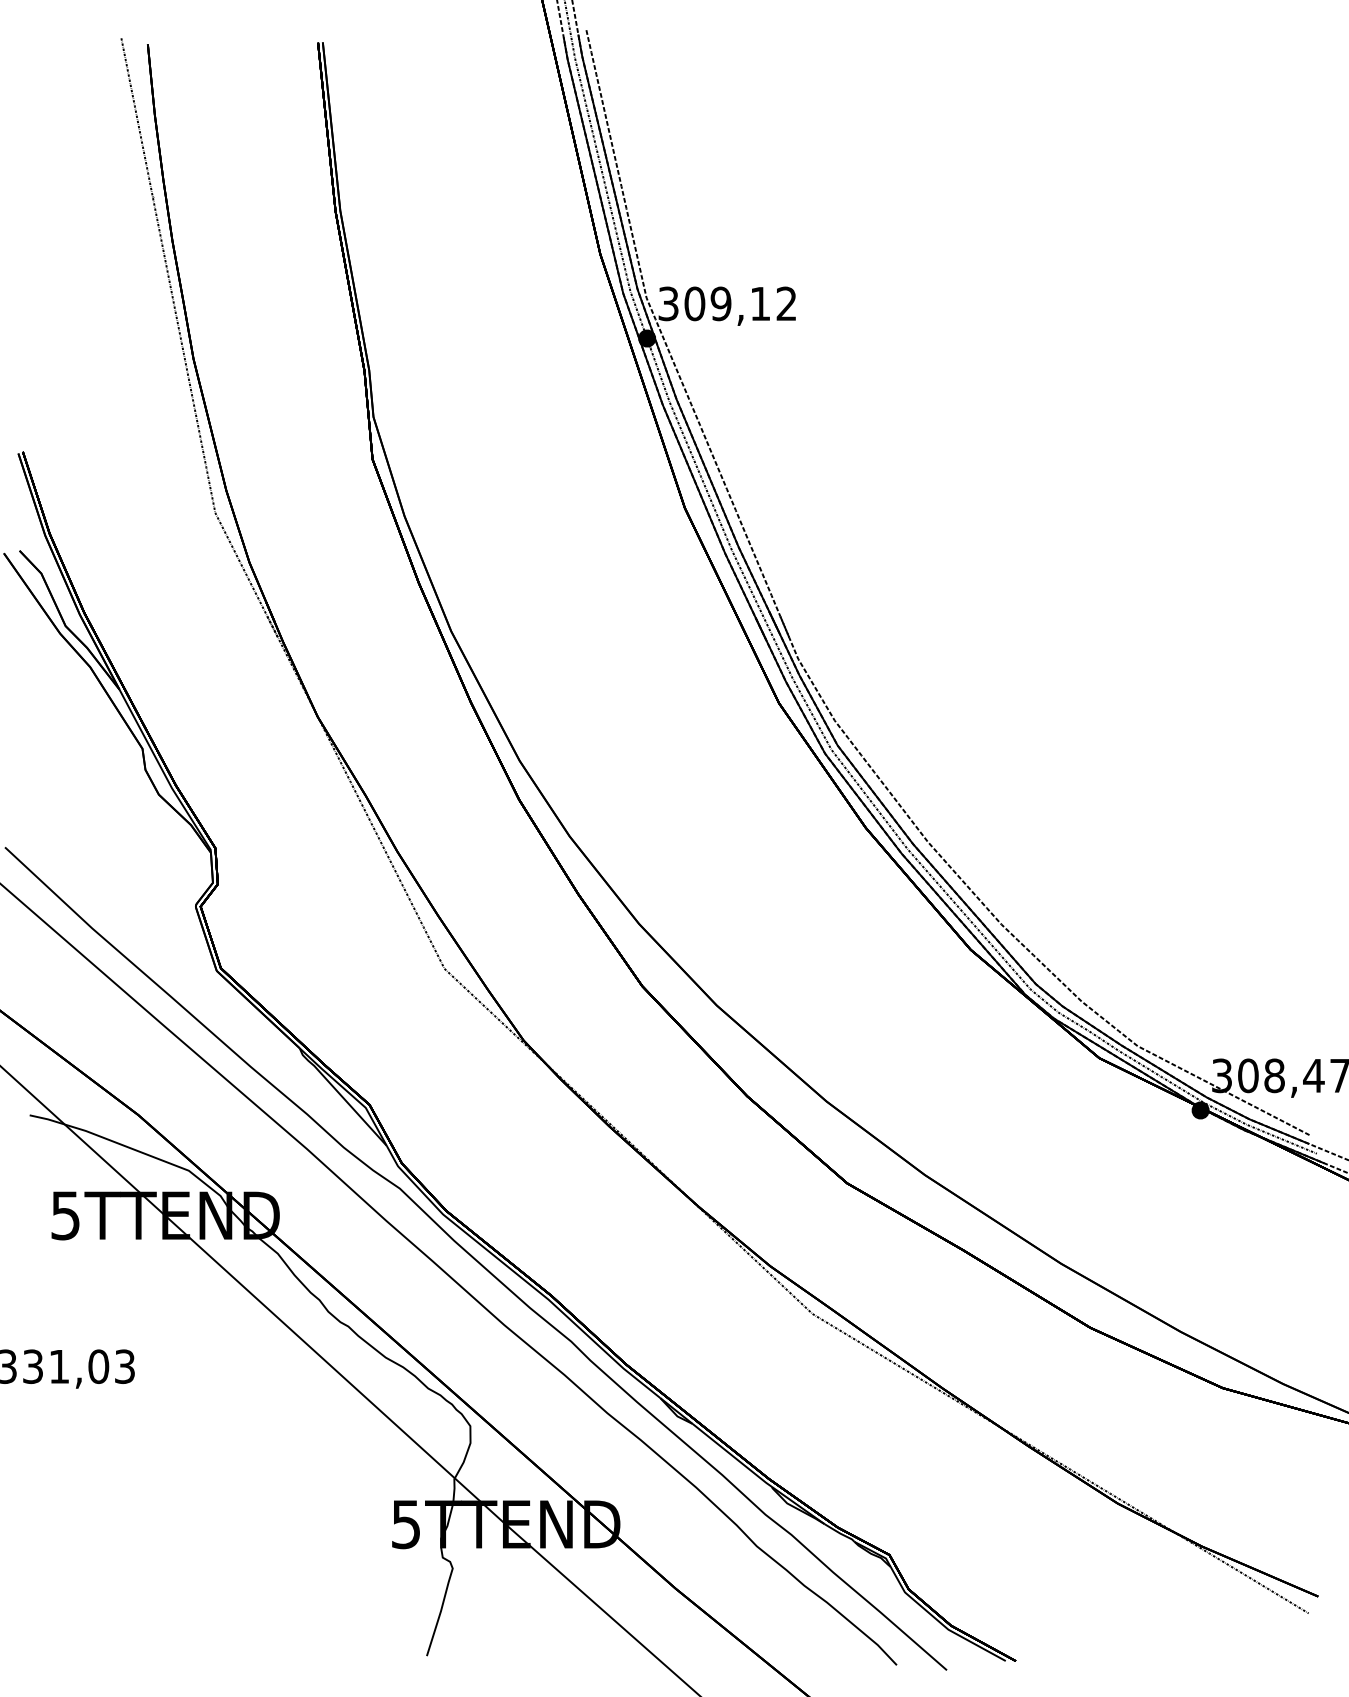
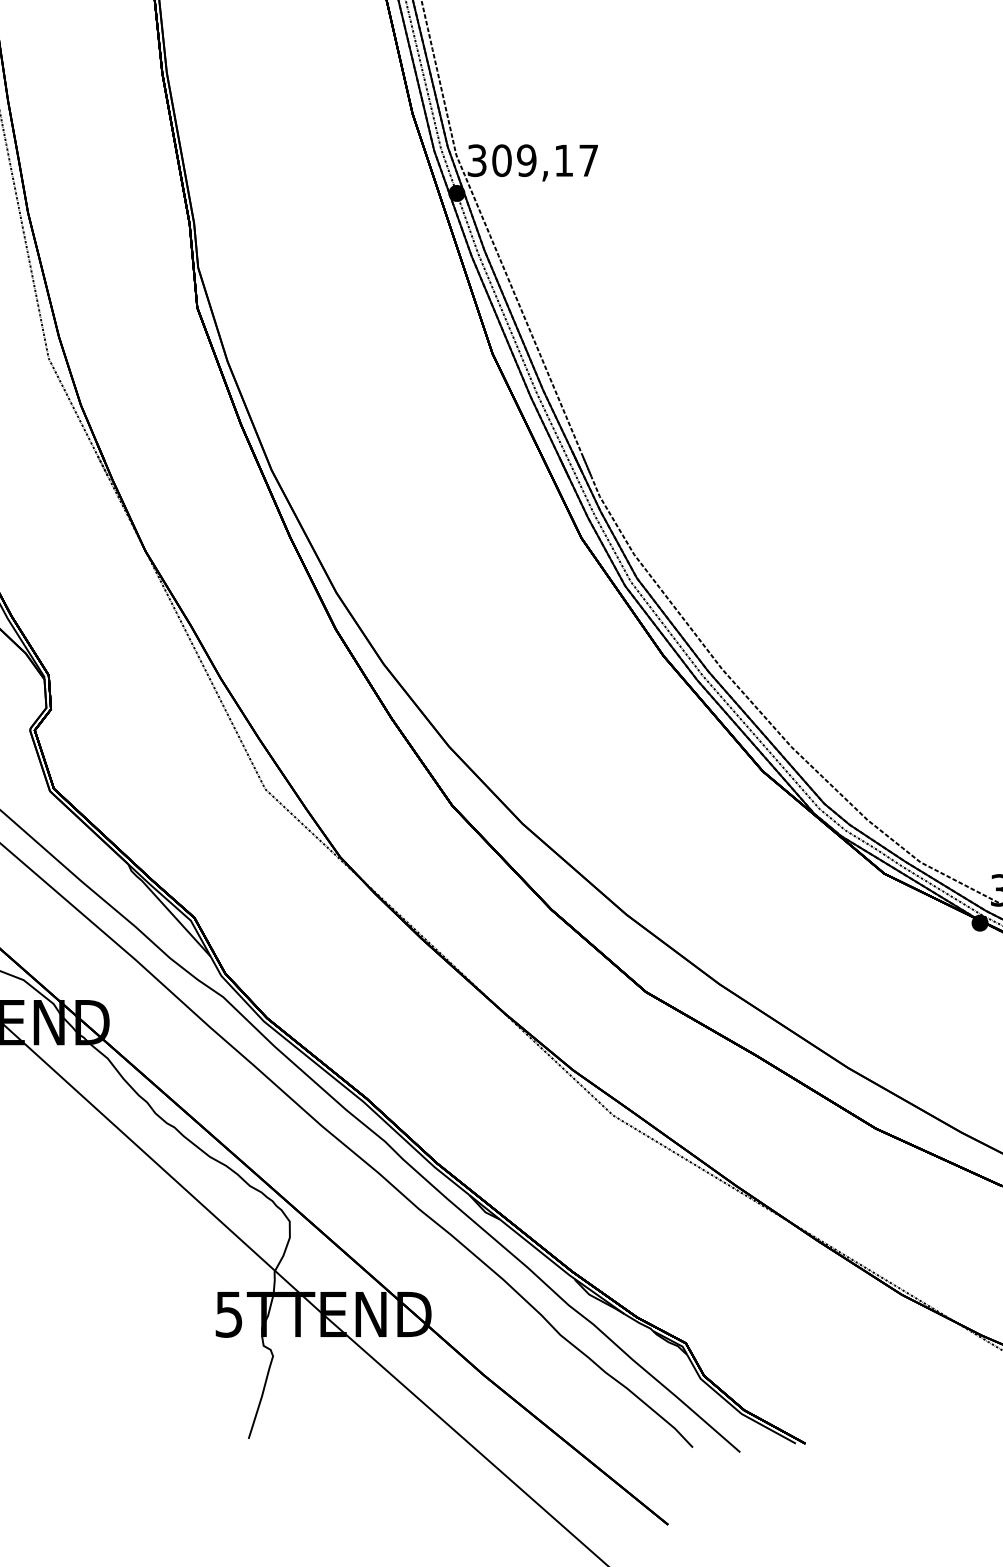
text: (786, 303) -> (588, 160), 309,12 -> 309,17

